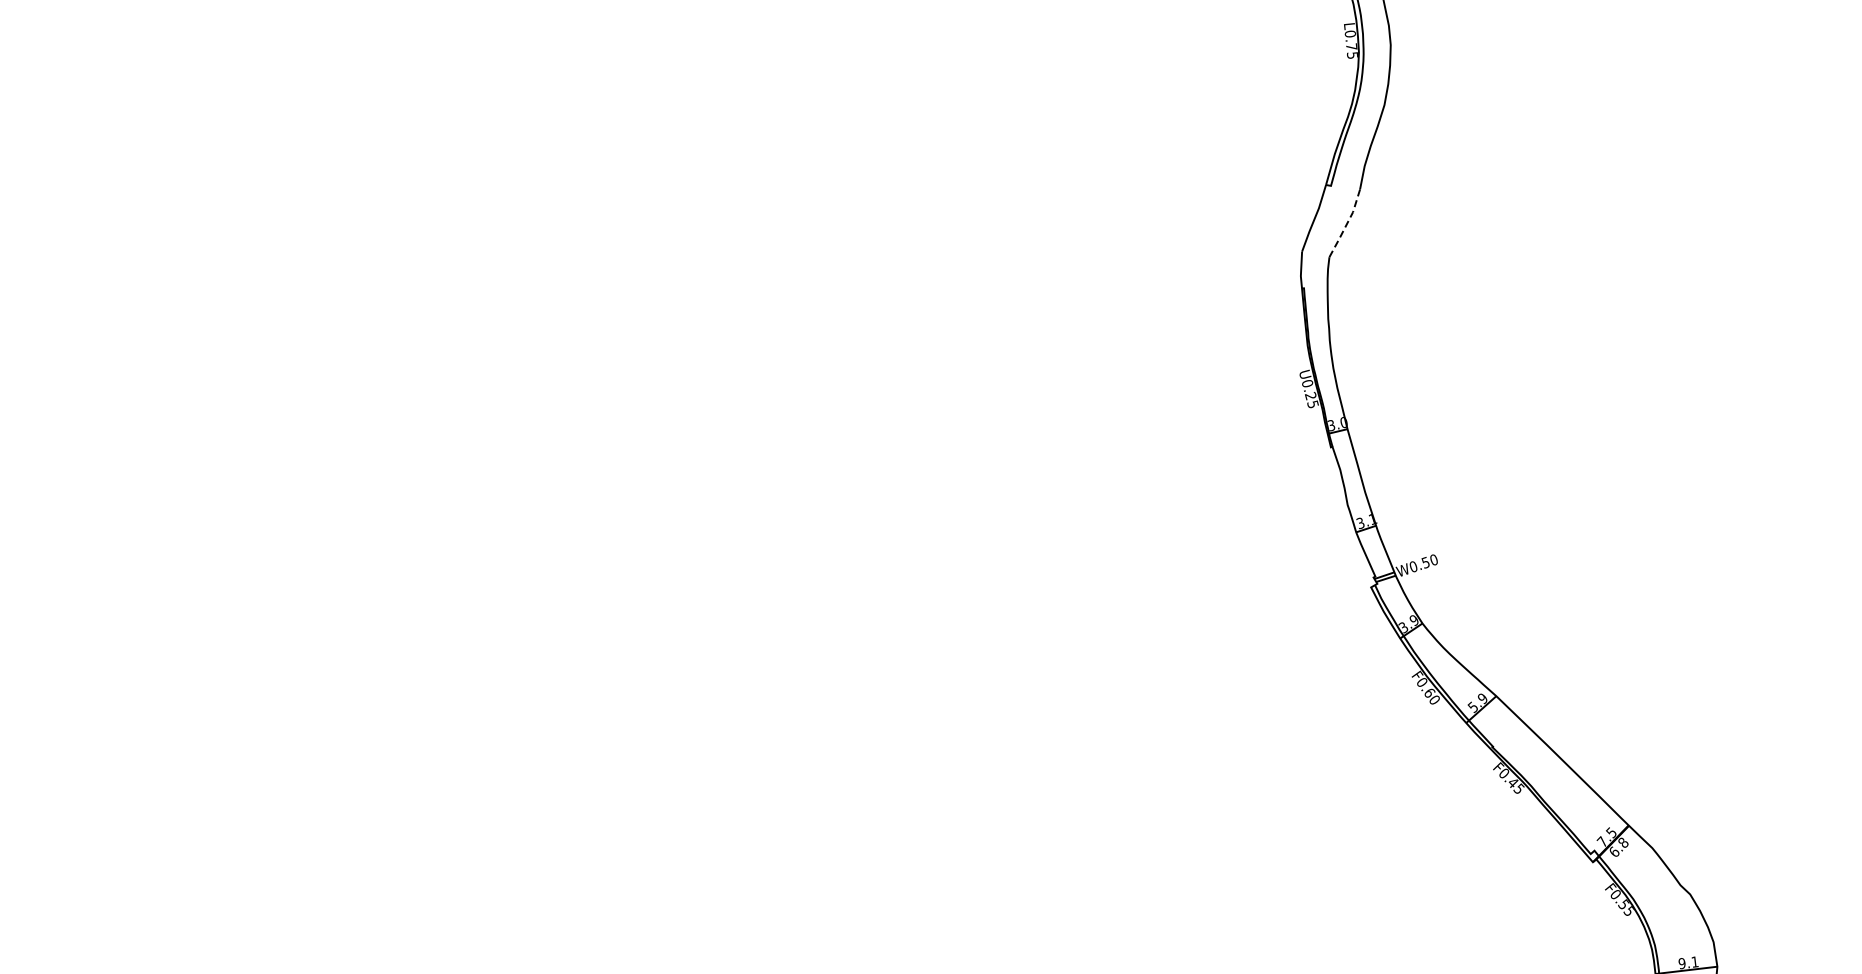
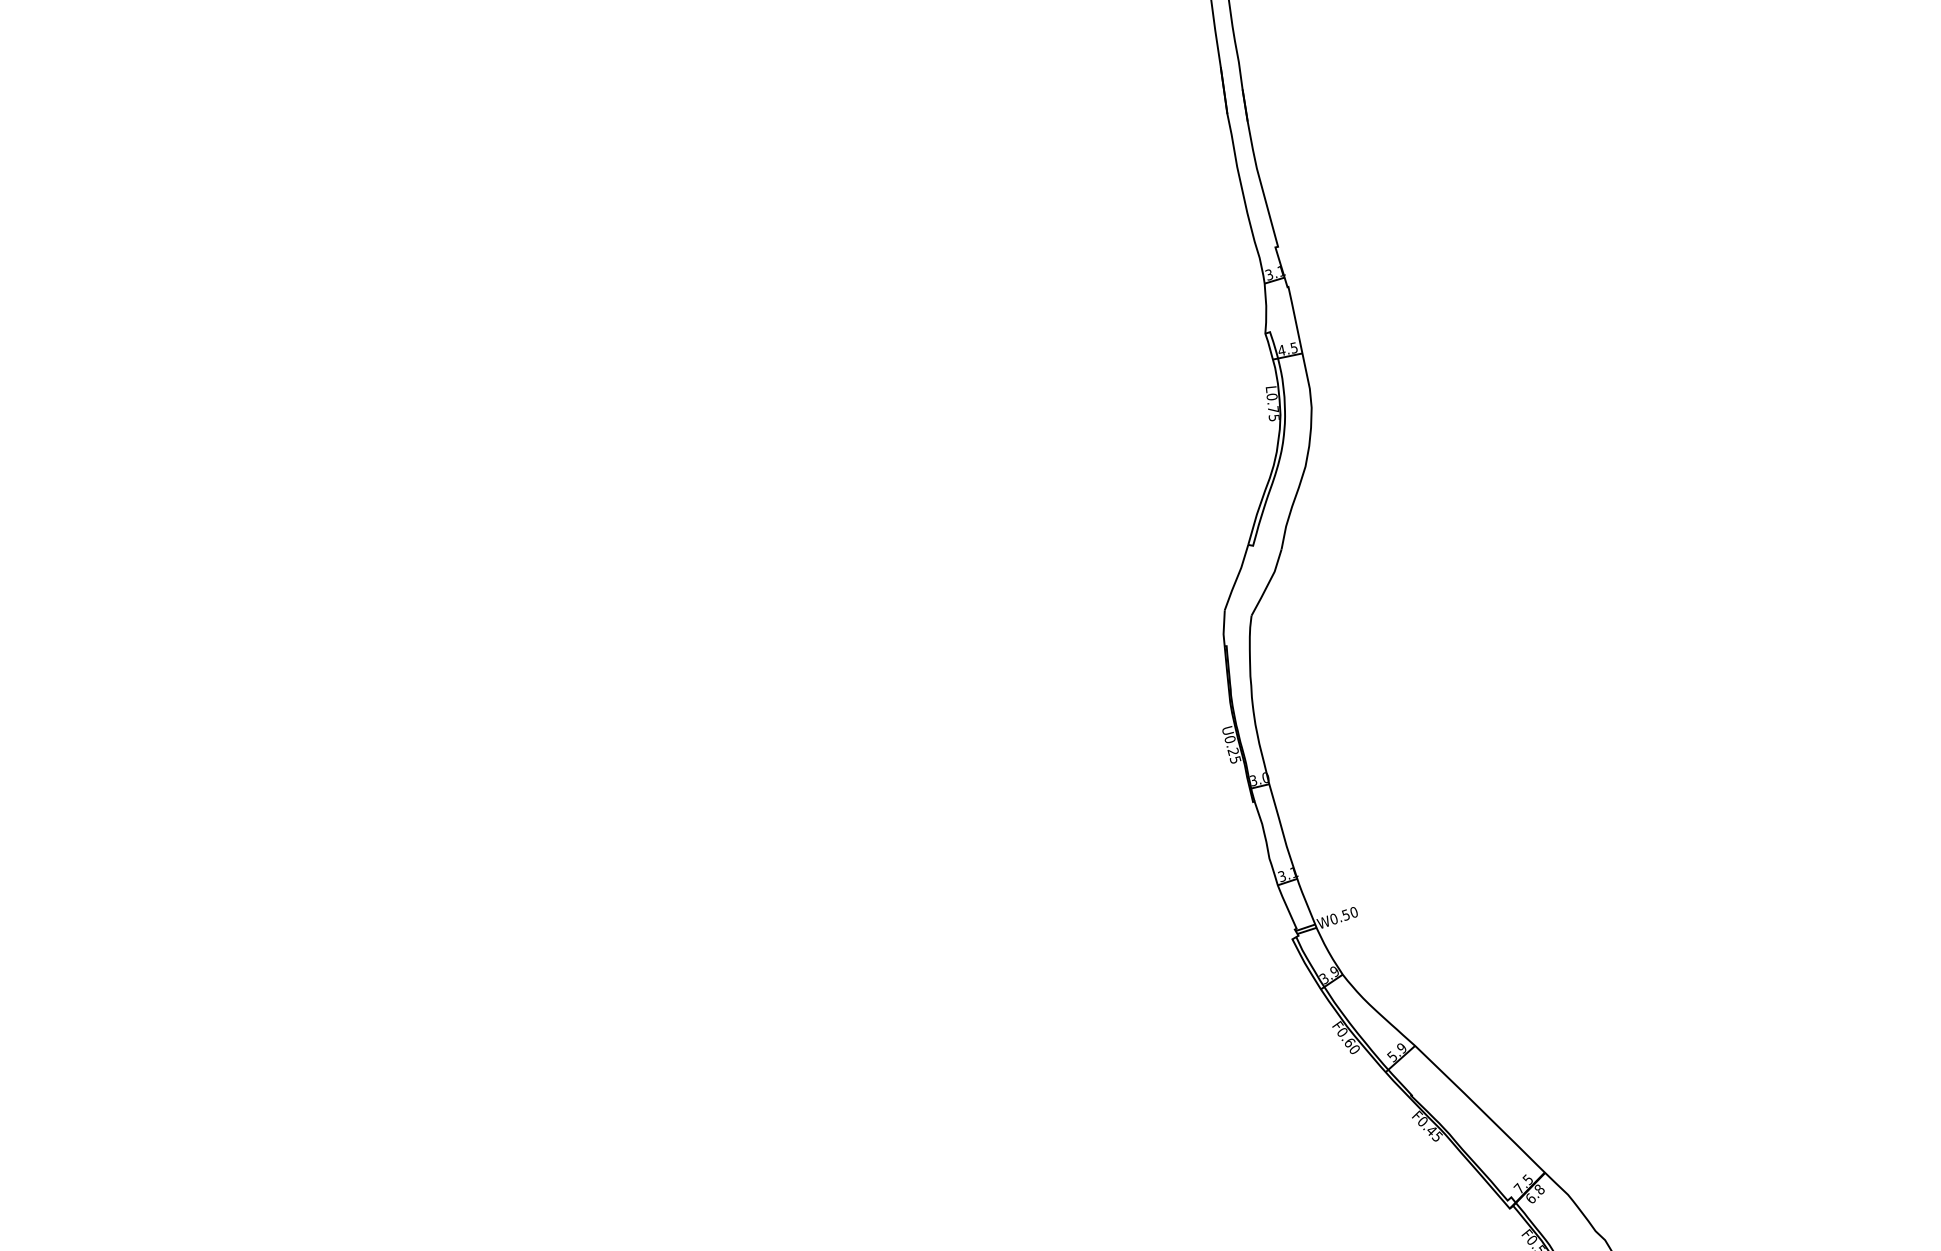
line: (1346, 224) -> (1268, 583), dashed -> solid

